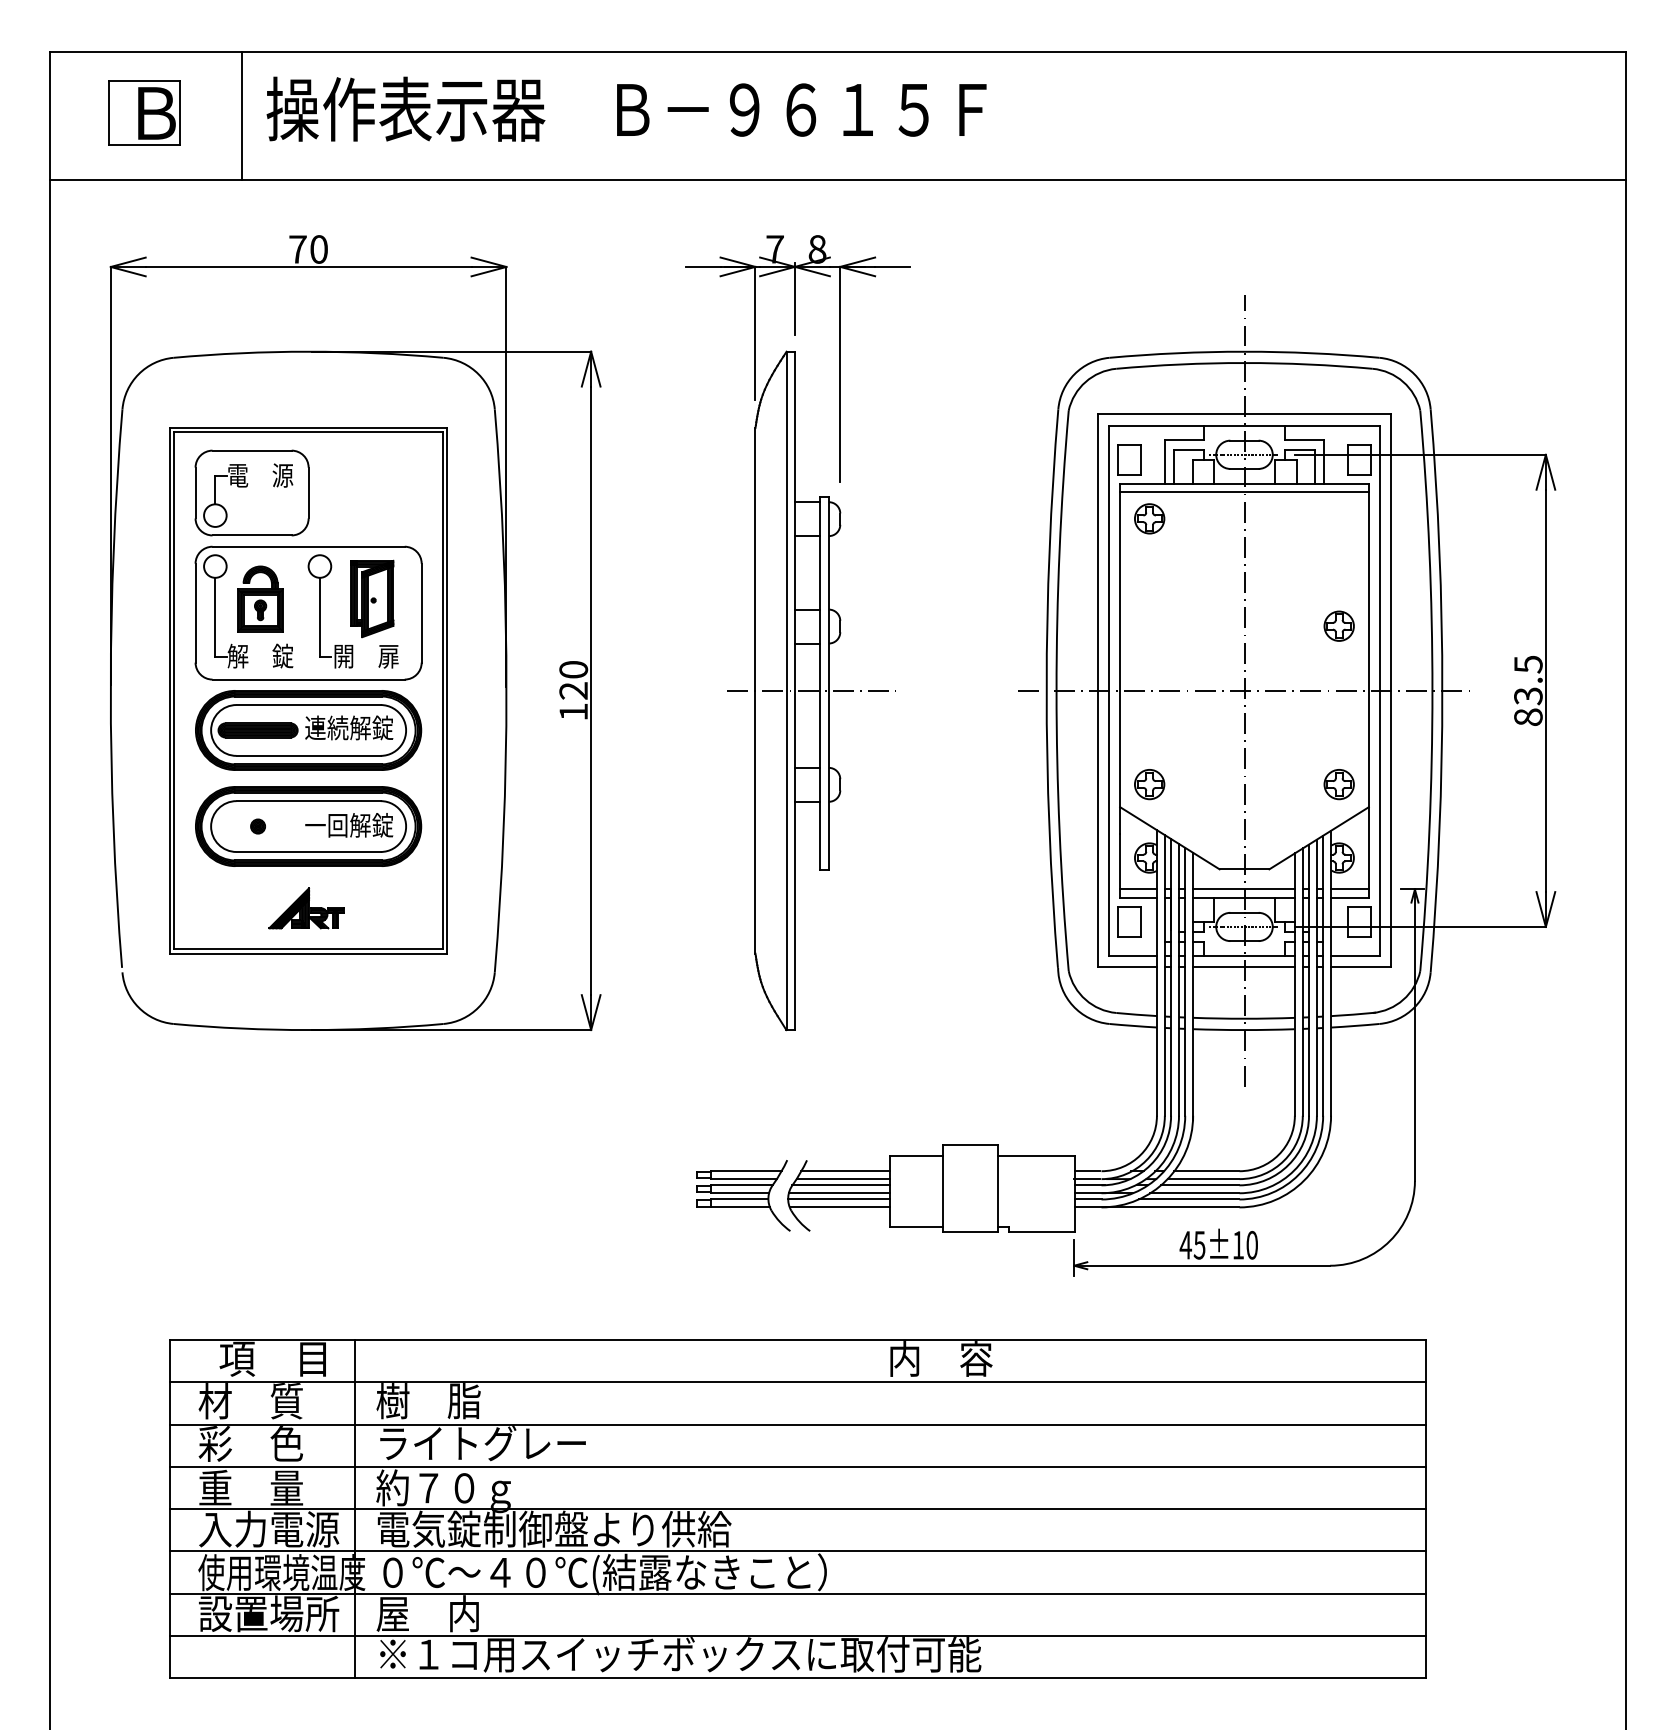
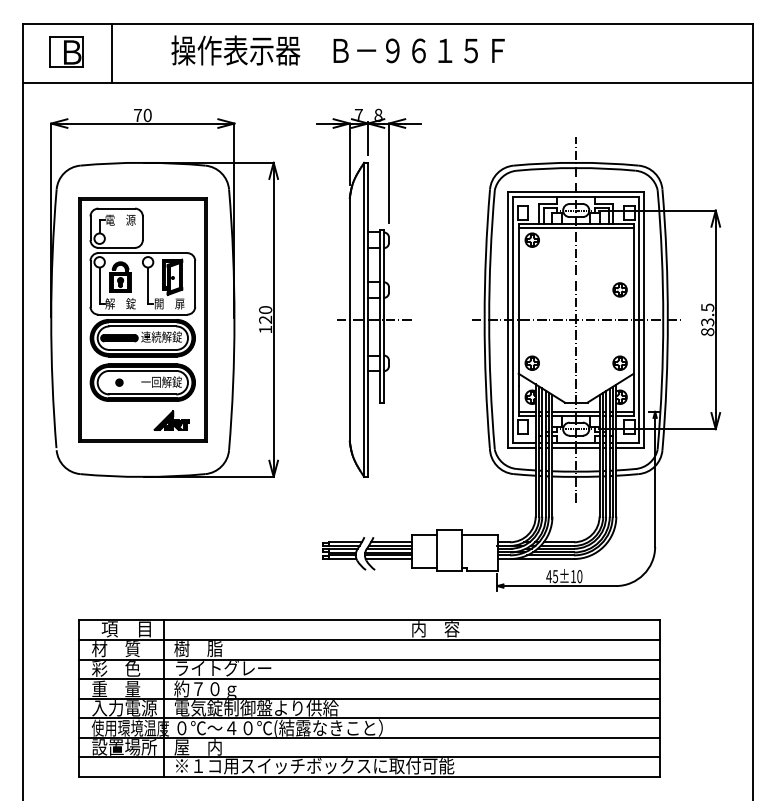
text: (625, 109) -> (337, 50), moved
part: (305, 908) -> (171, 420), moved

